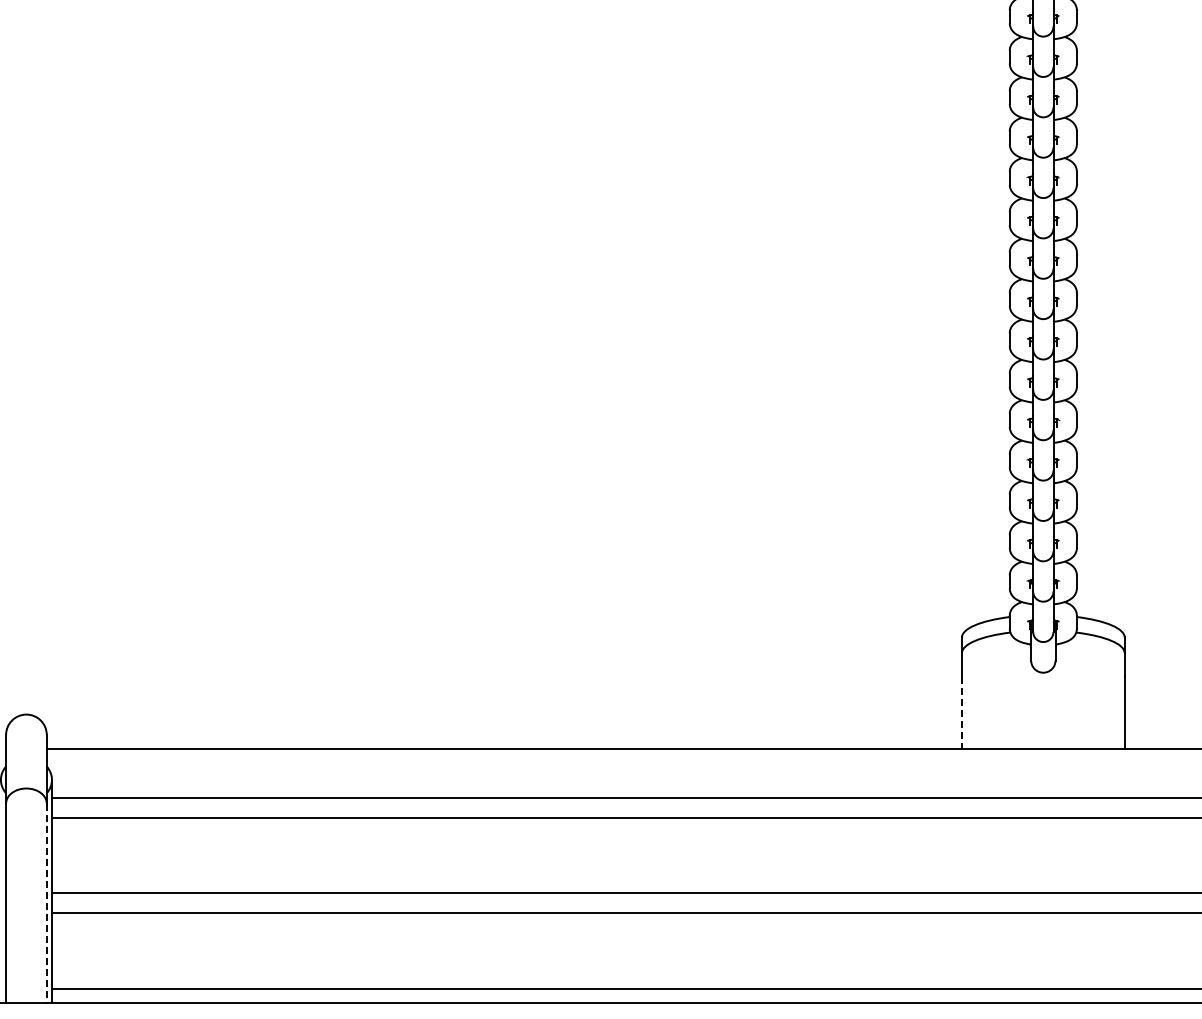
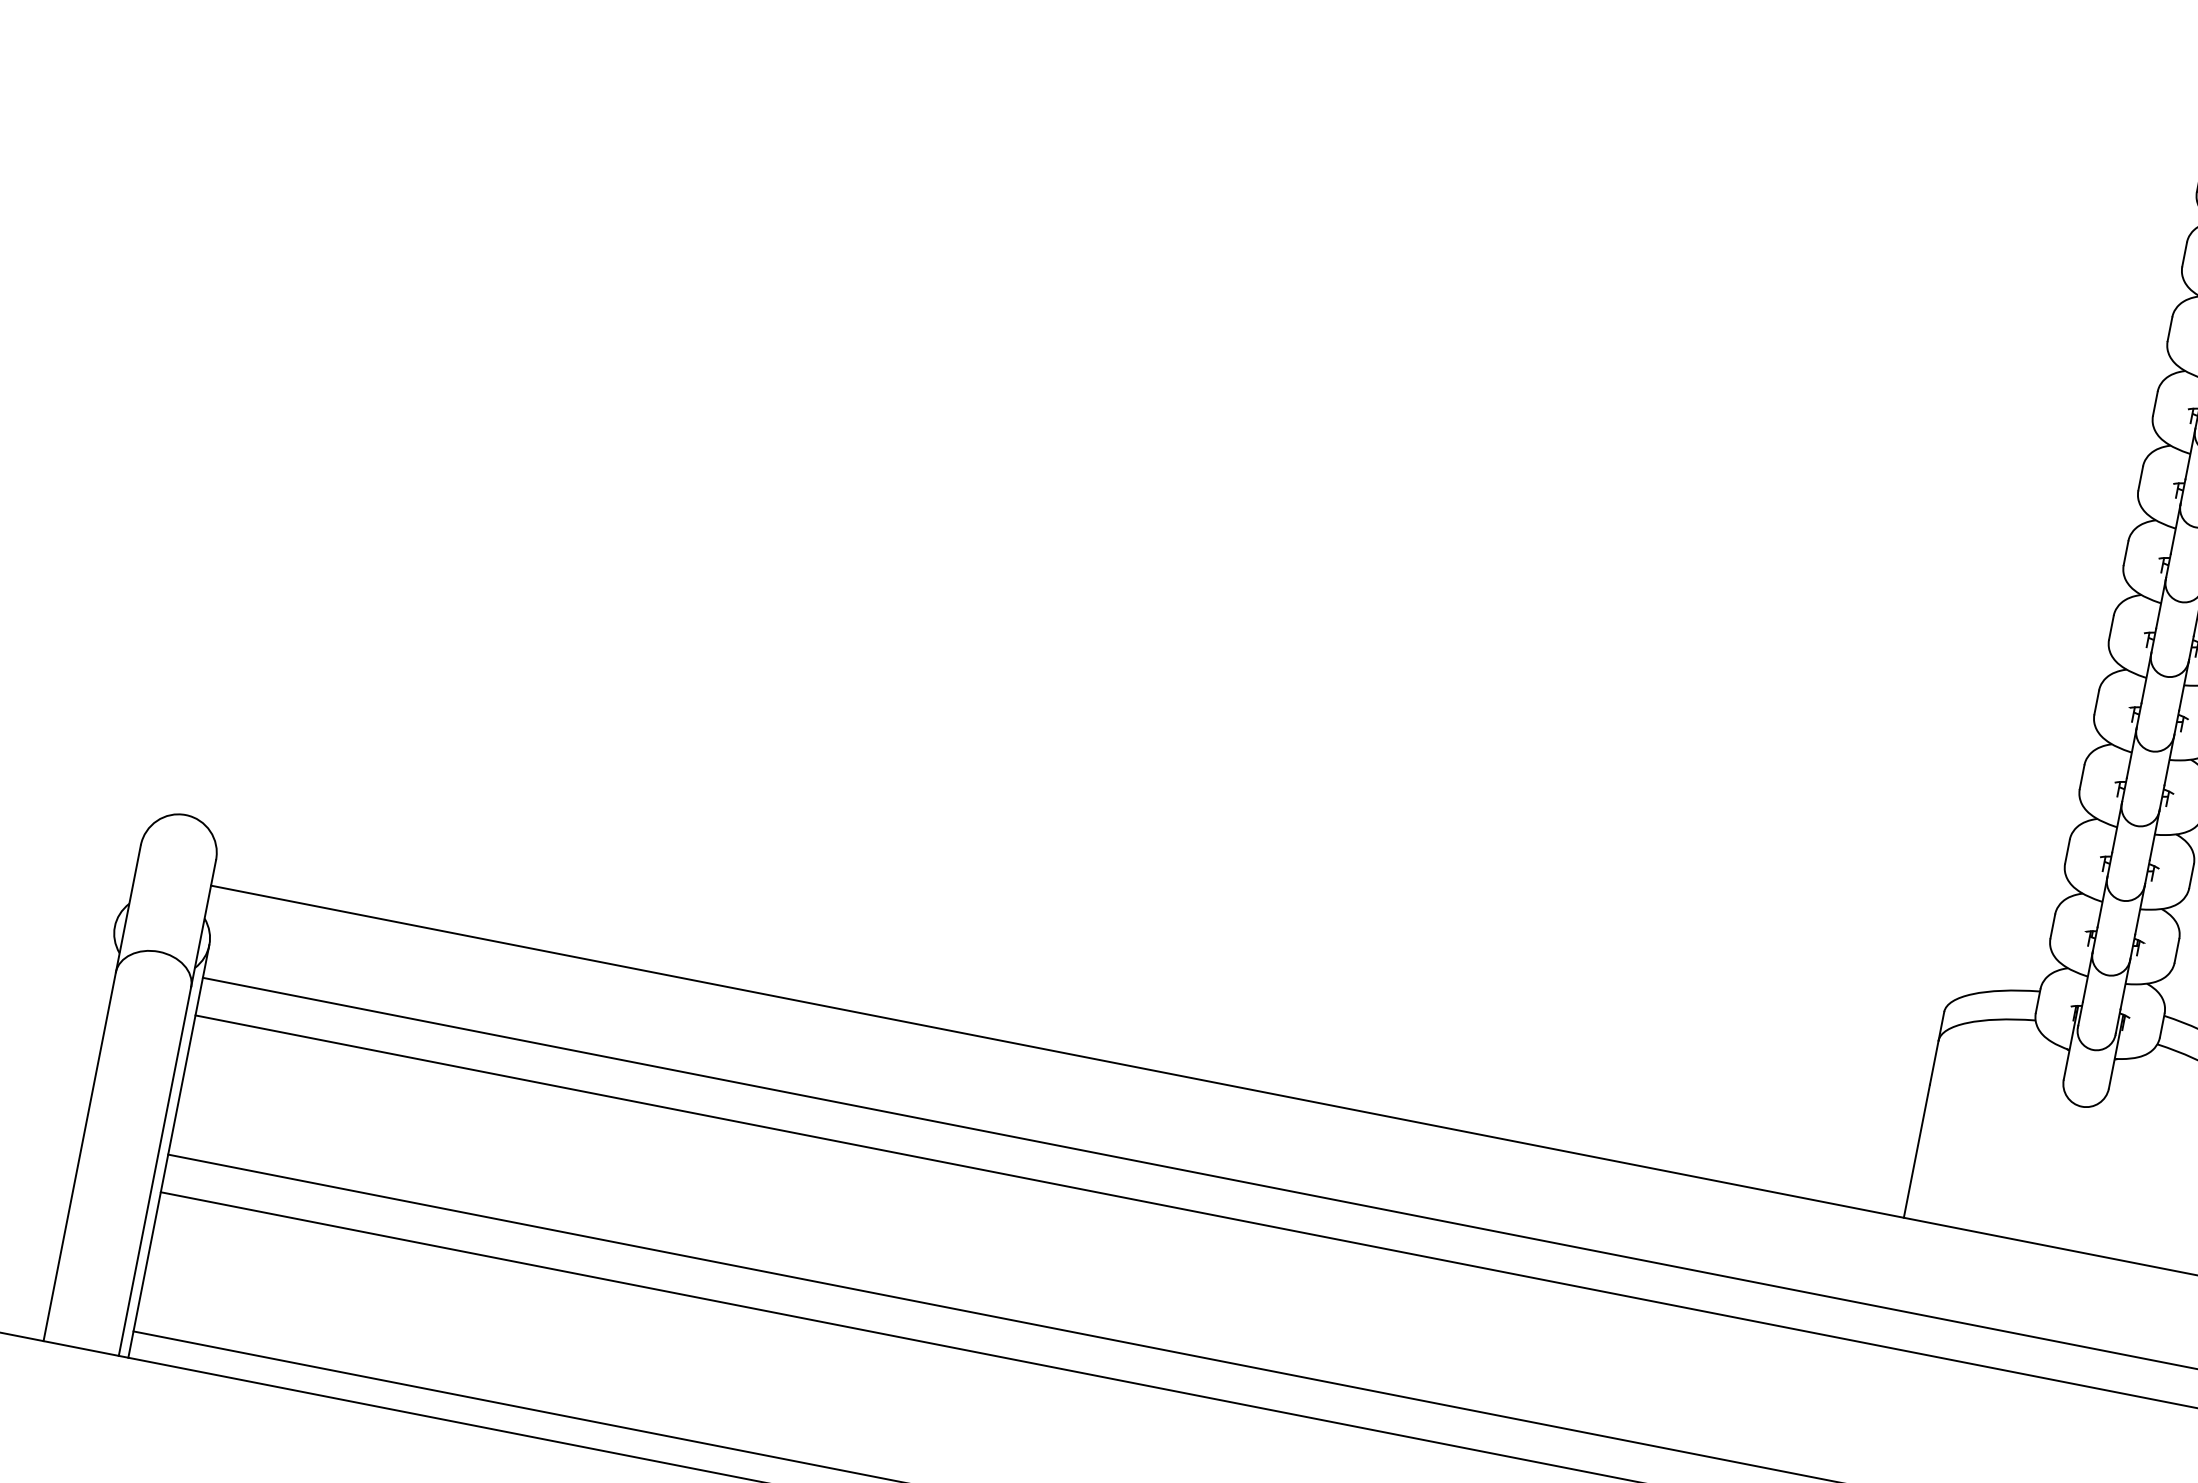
line: (961, 712) -> (1916, 1150), dashed -> solid
line: (46, 903) -> (154, 1171), dashed -> solid

